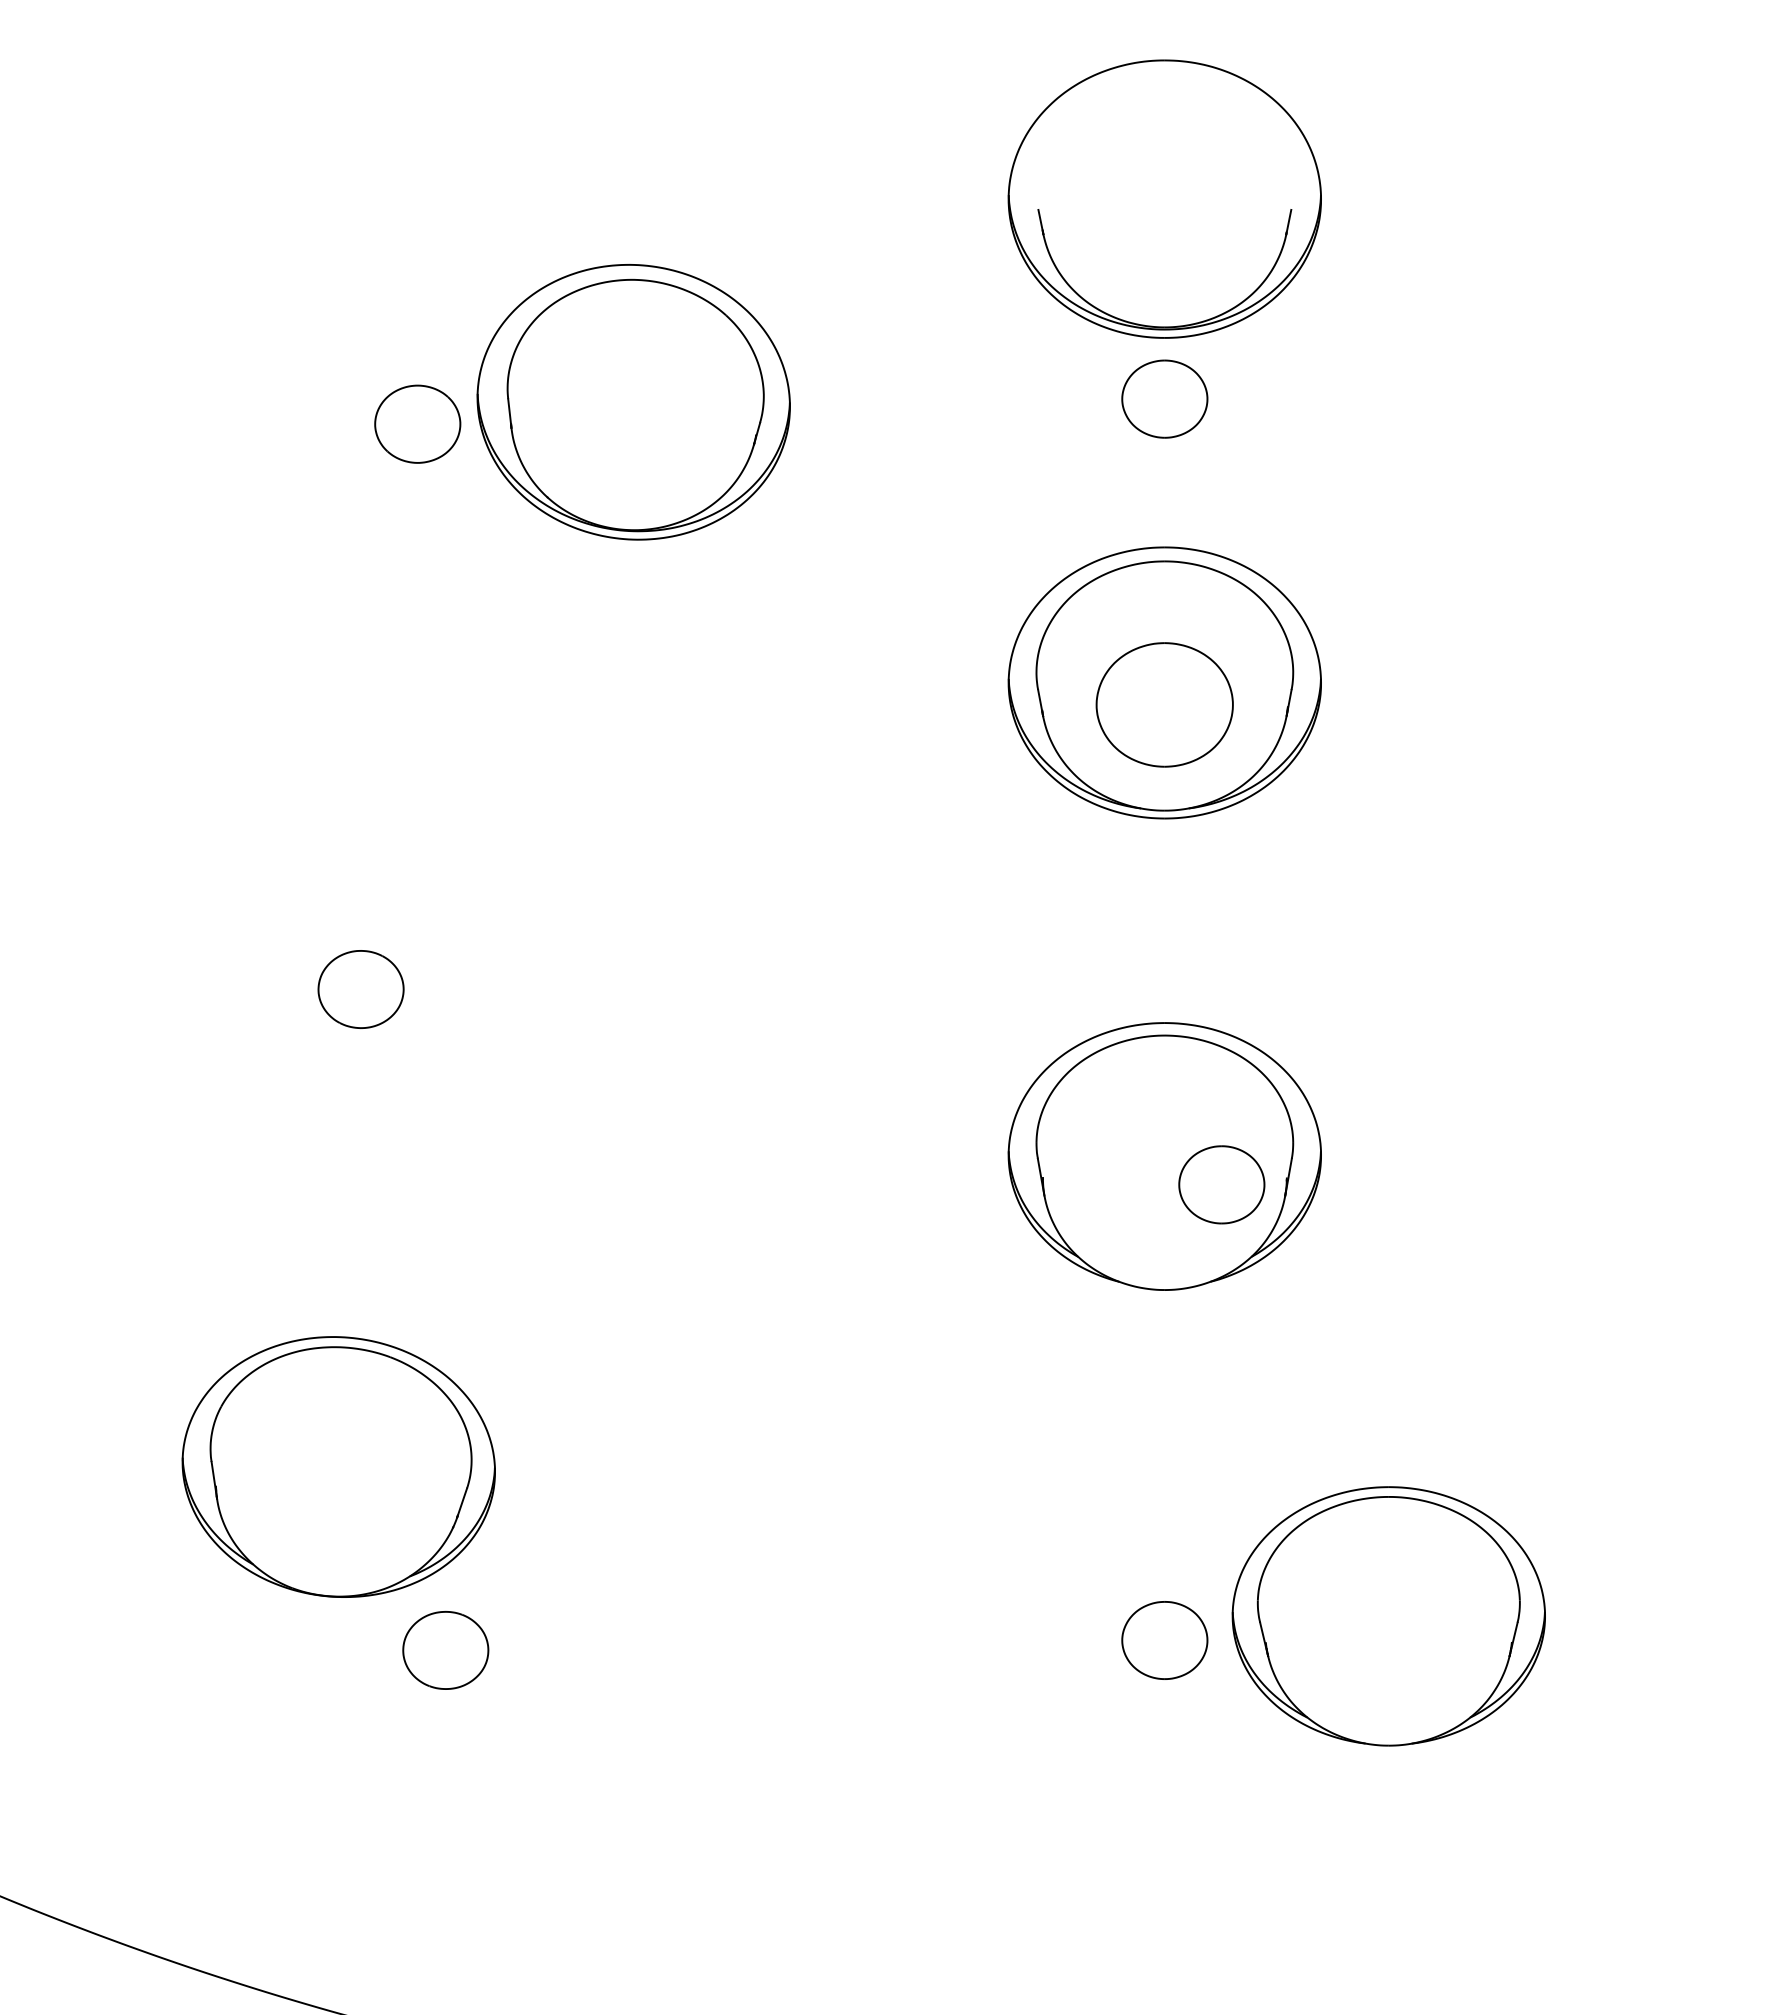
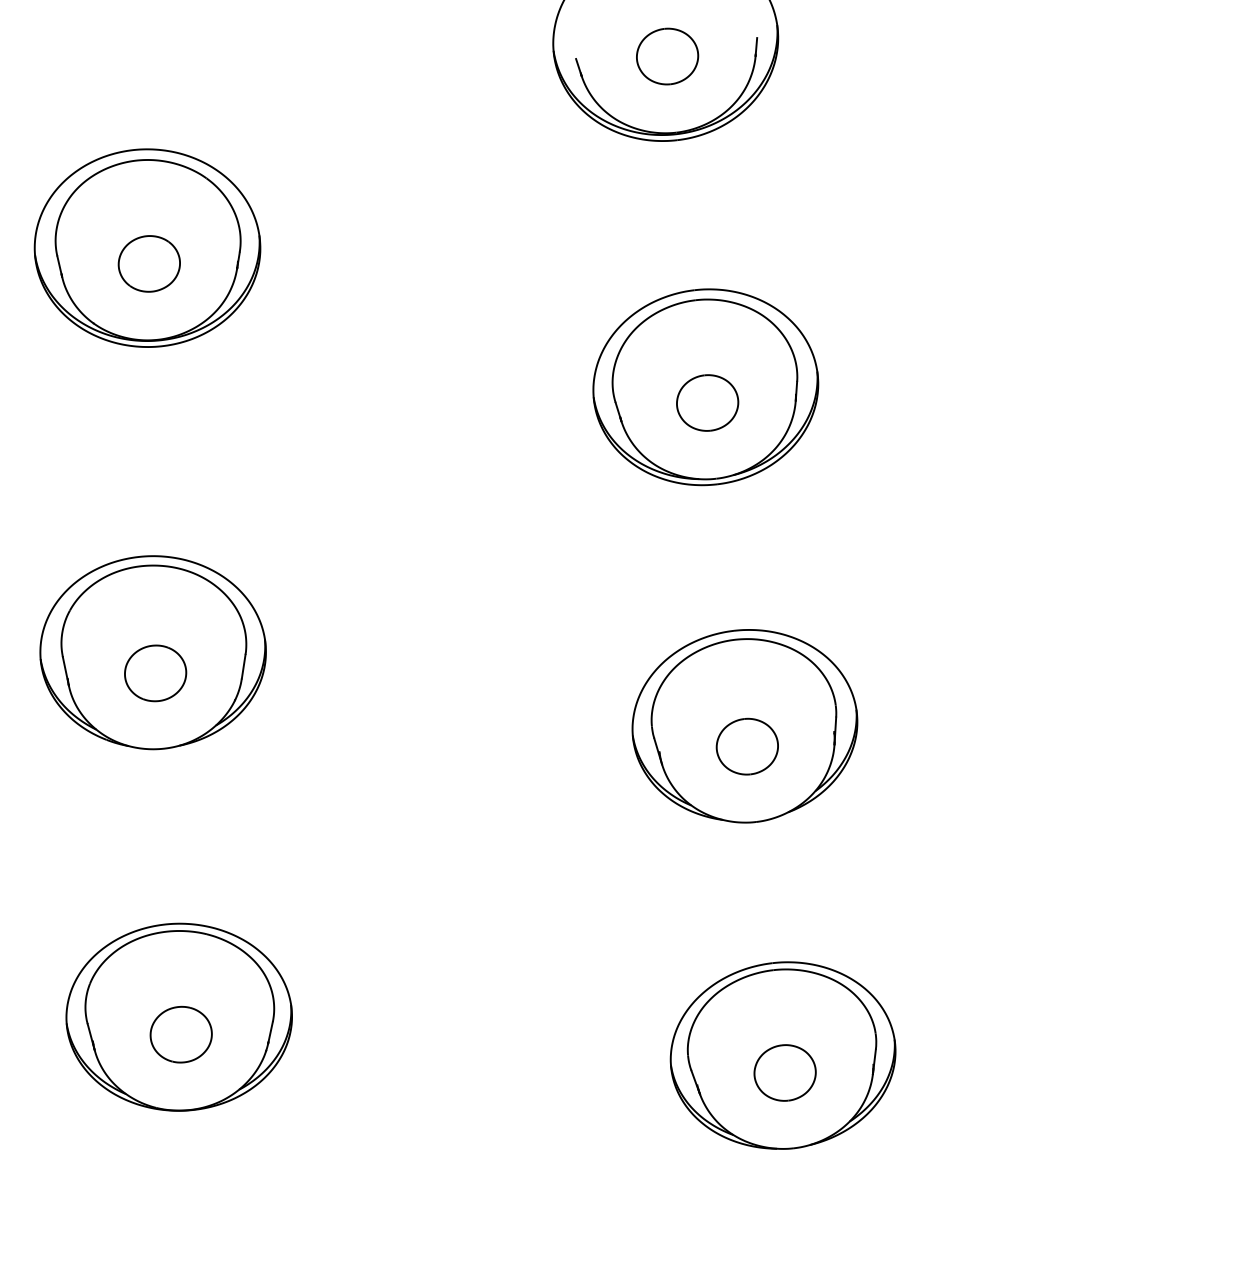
part: (1164, 398) -> (667, 56), moved
part: (633, 402) -> (147, 248), moved
part: (1164, 704) -> (707, 402), size x0.62
part: (361, 960) -> (153, 652), added
part: (1221, 1184) -> (747, 746), moved
part: (1388, 1616) -> (782, 1055), moved
part: (445, 1650) -> (181, 1034), moved

